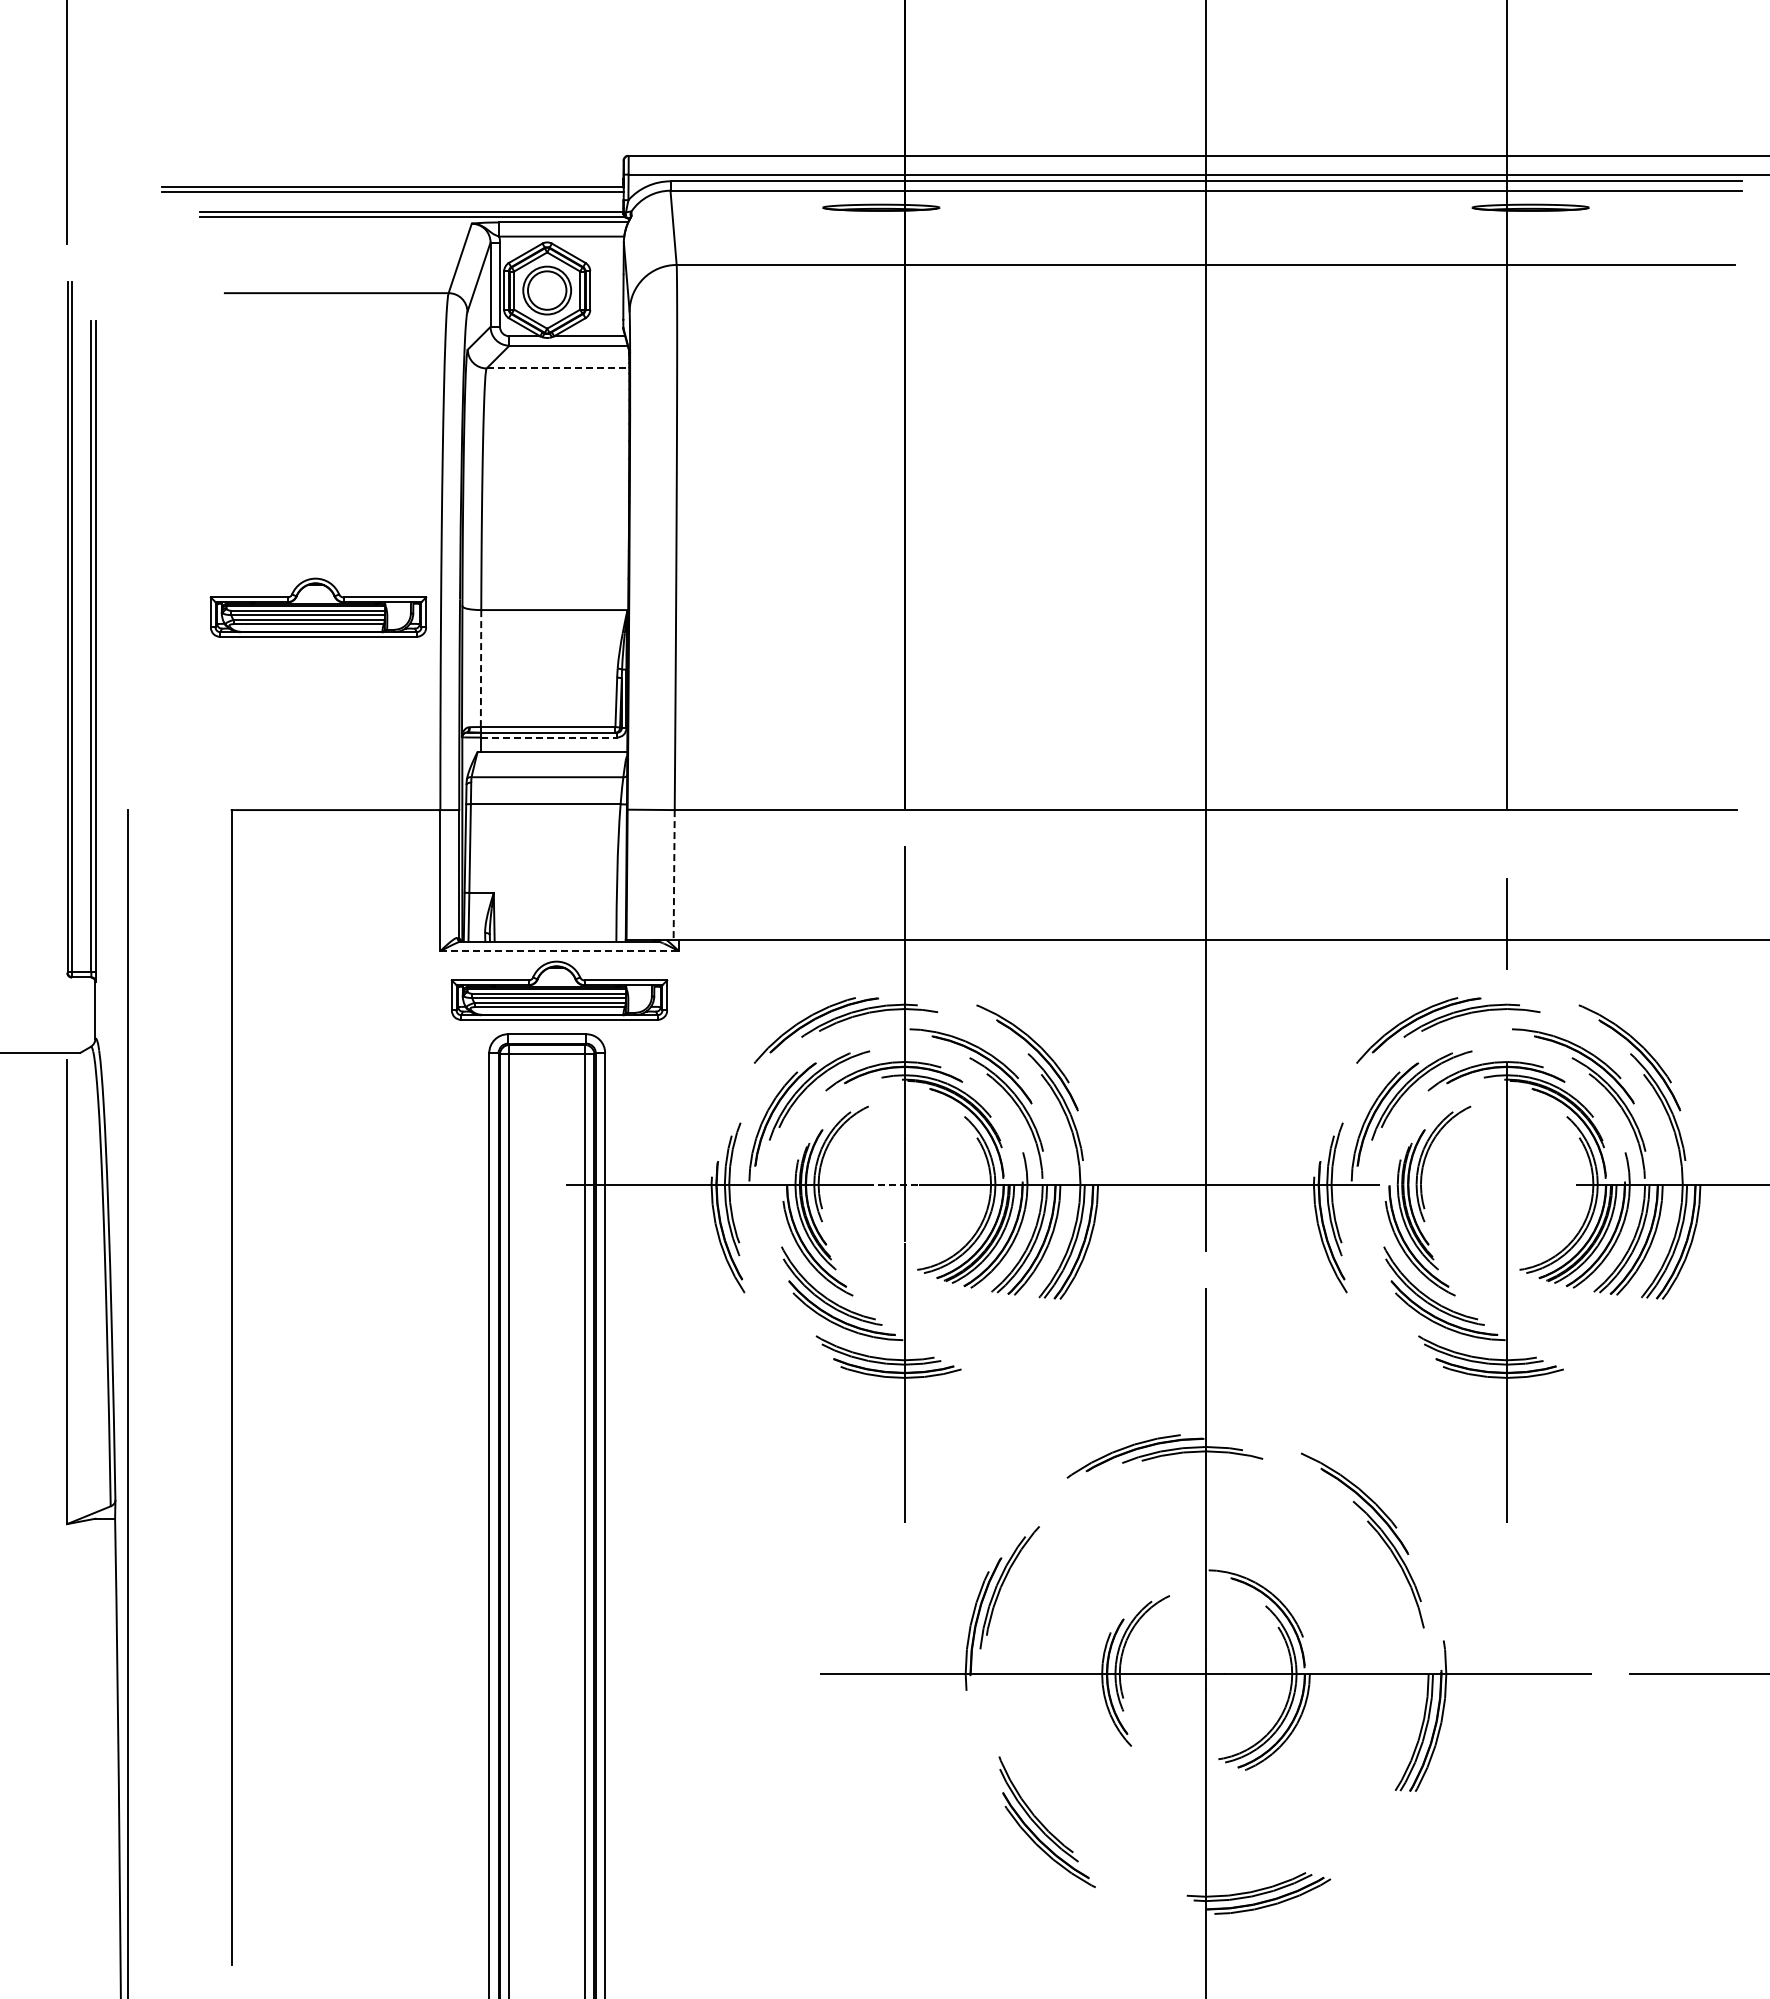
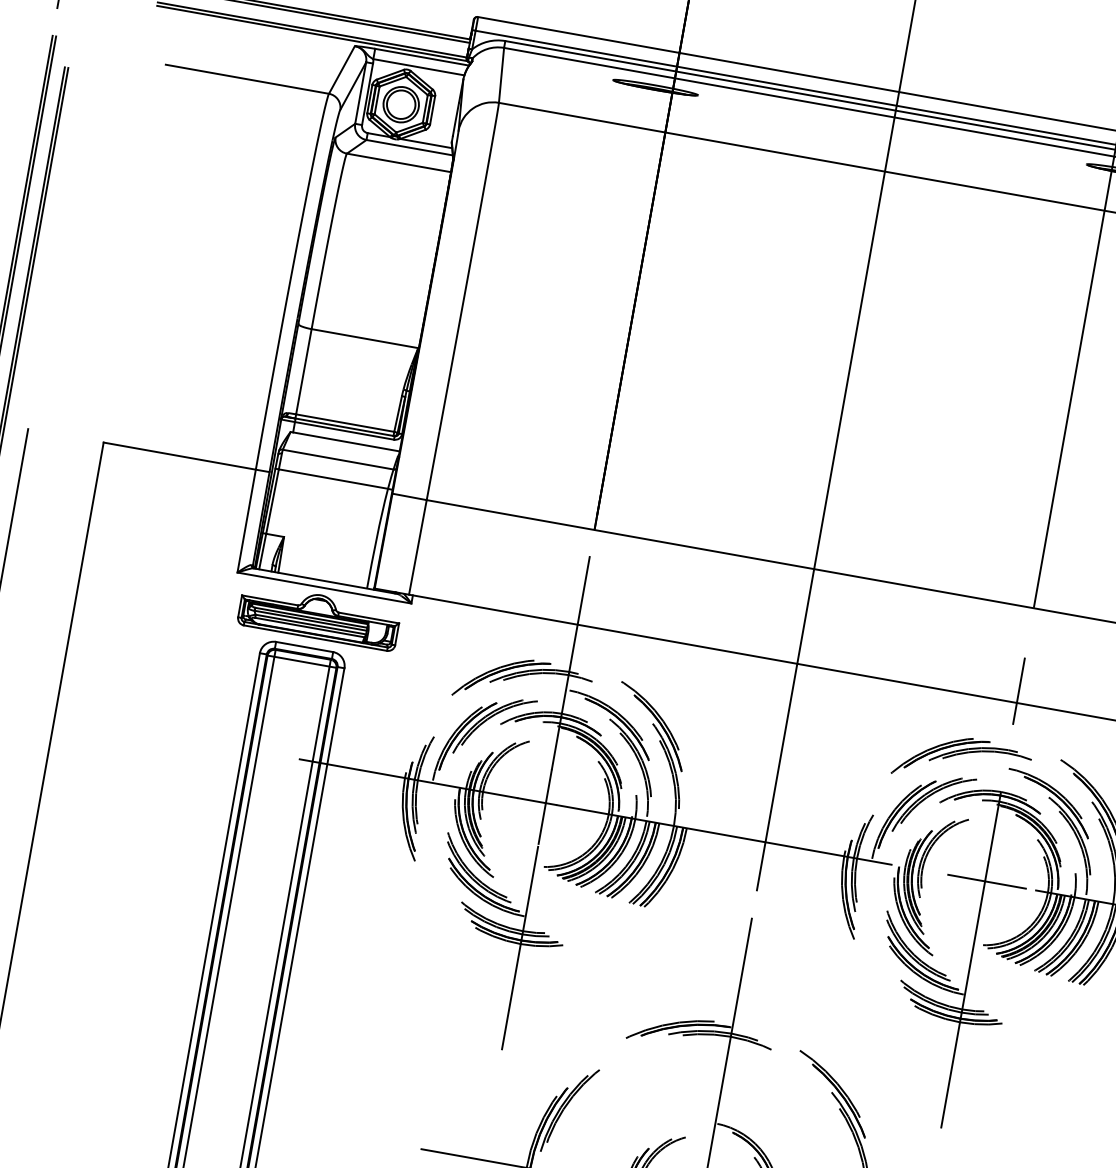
line: (558, 368) -> (399, 163), dashed -> solid
part: (318, 607) -> (193, 306), removed
line: (481, 669) -> (304, 372), dashed -> solid
line: (549, 737) -> (344, 430), dashed -> solid
line: (674, 875) -> (418, 547), dashed -> solid
line: (560, 951) -> (325, 588), dashed -> solid
line: (893, 1184) -> (537, 801), dashed -> solid
line: (1509, 1184) -> (986, 881), added

